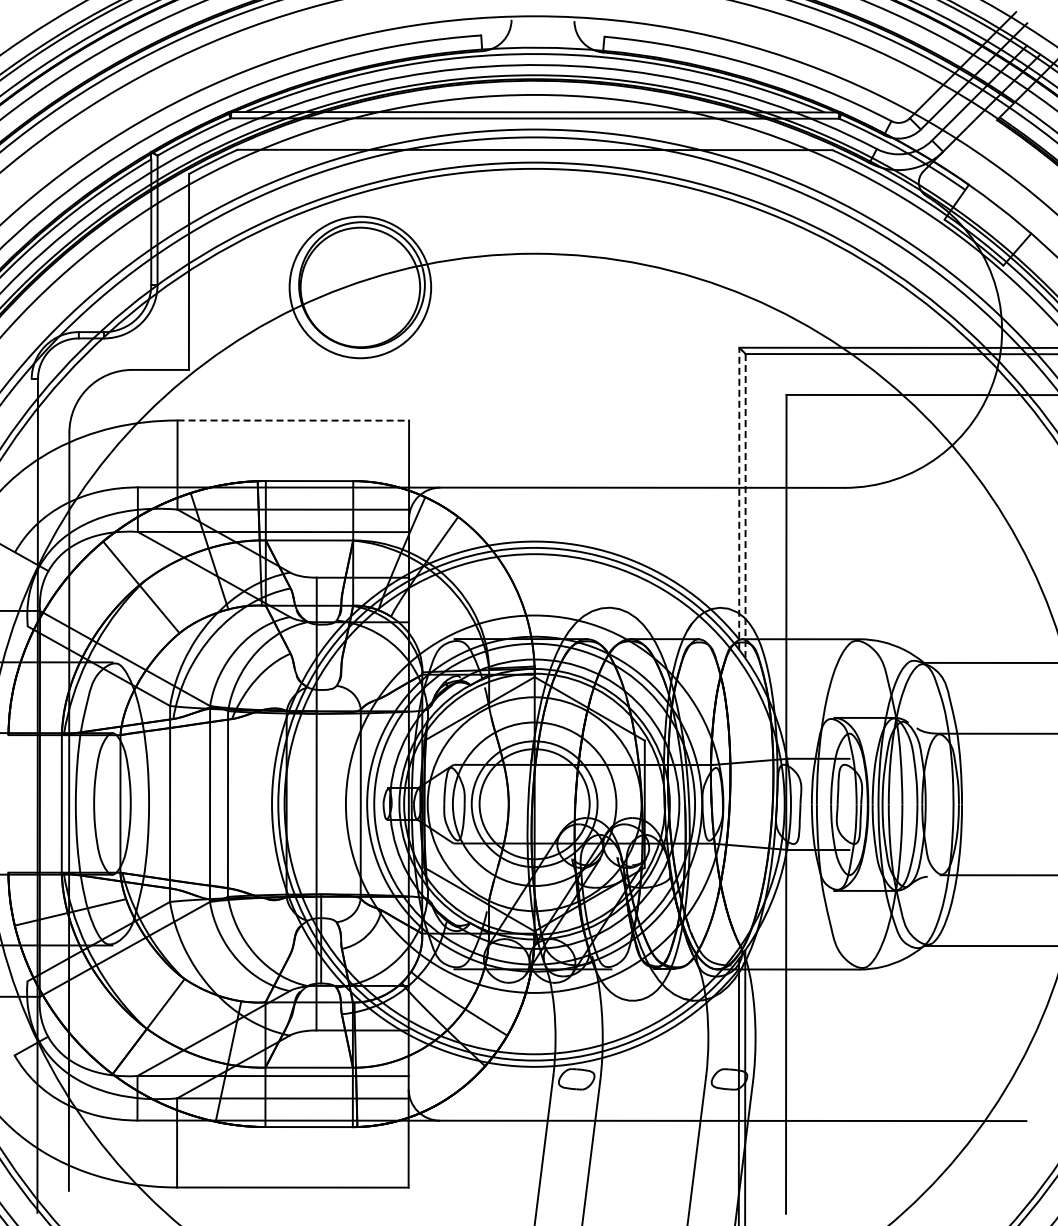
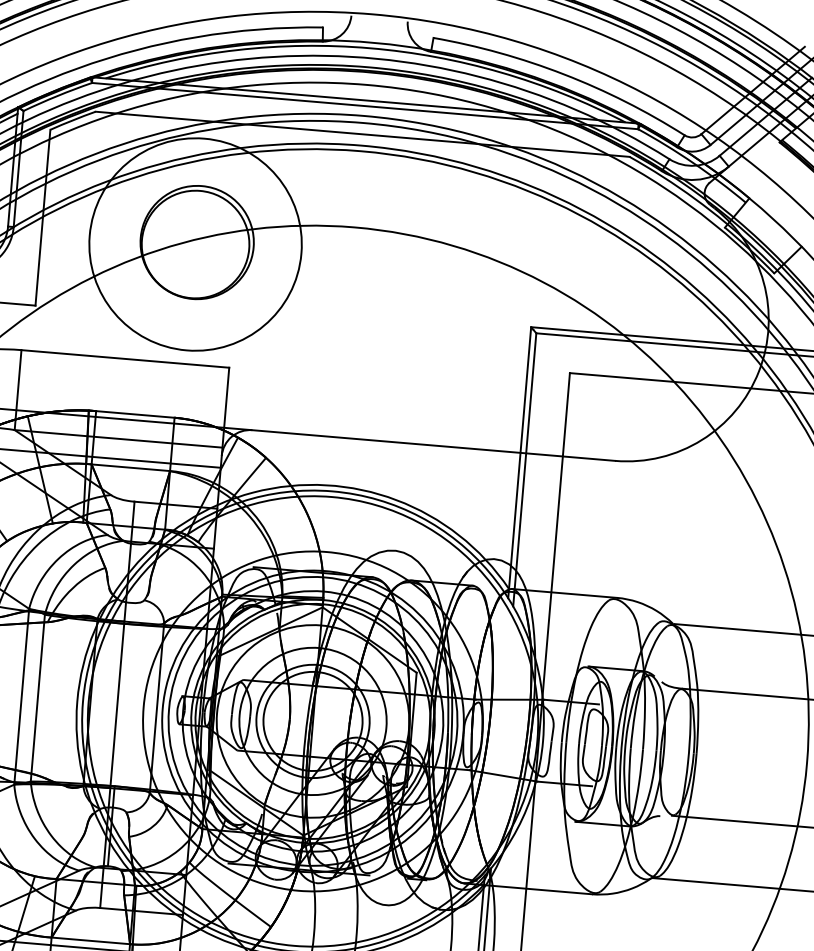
circle: (360, 287) -> (195, 244), size x1.67
line: (293, 420) -> (125, 358), dashed -> solid
line: (739, 498) -> (519, 462), dashed -> solid
line: (745, 506) -> (524, 470), dashed -> solid

